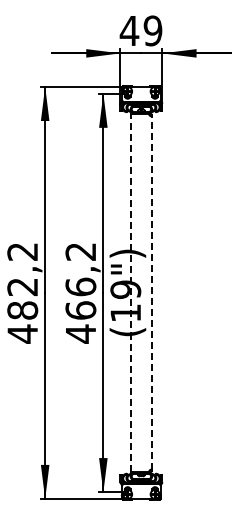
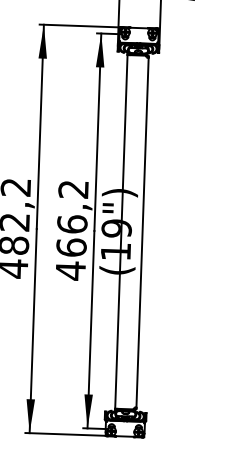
line: (130, 292) -> (121, 231), dashed -> solid
line: (151, 292) -> (142, 232), dashed -> solid

